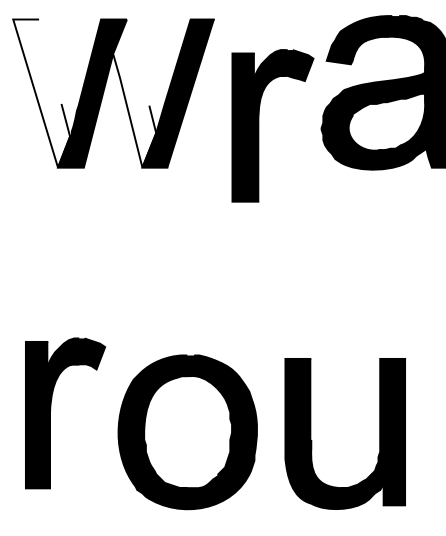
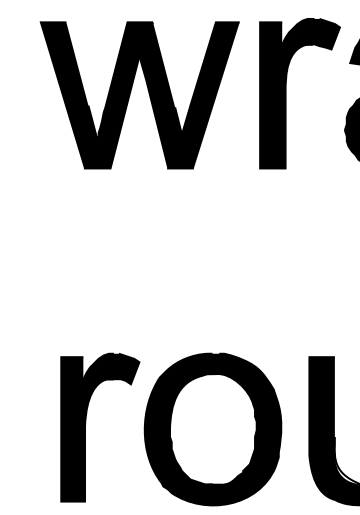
fill: (41, 93) -> (68, 95), added
fill: (134, 93) -> (160, 95), added
part: (259, 125) -> (286, 93), moved
part: (51, 409) -> (86, 423), moved

